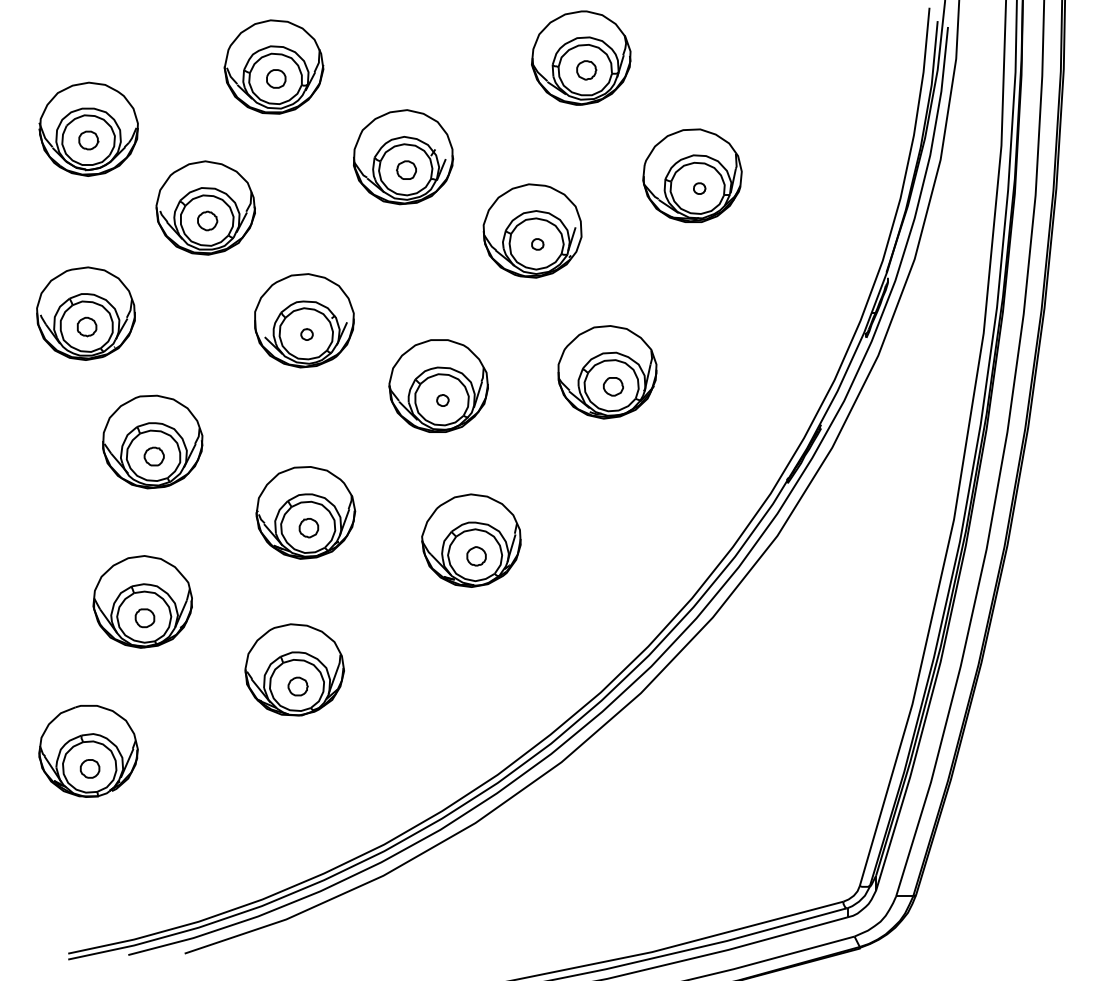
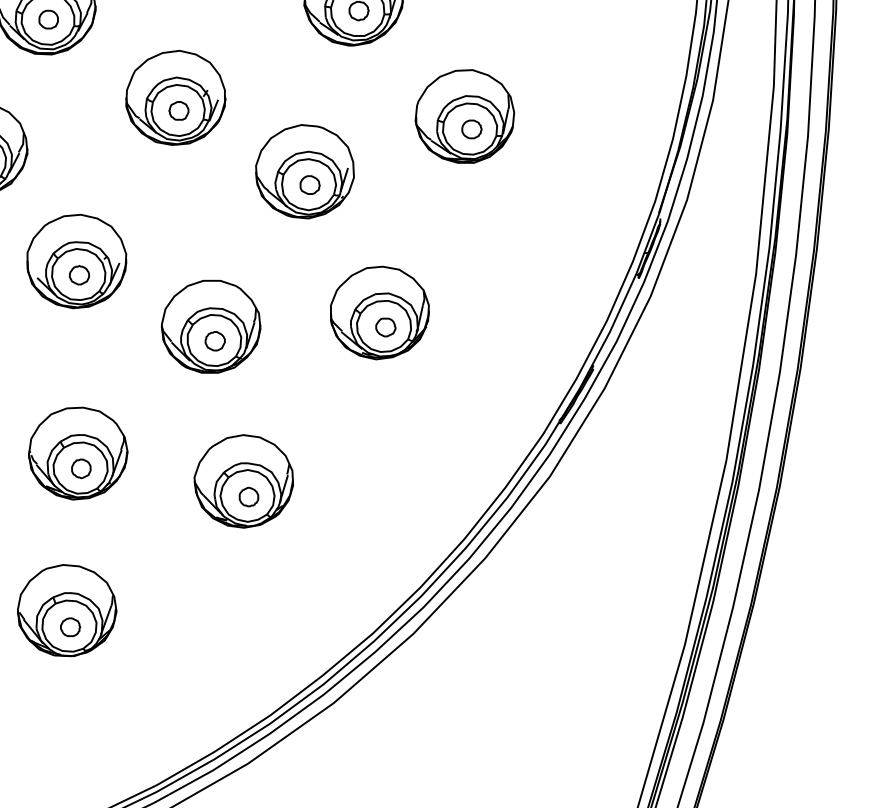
part: (699, 188) -> (471, 129), size x1.67
part: (537, 244) -> (309, 185), size x1.67
part: (306, 334) -> (78, 275), size x1.67
part: (442, 400) -> (214, 341), size x1.67

